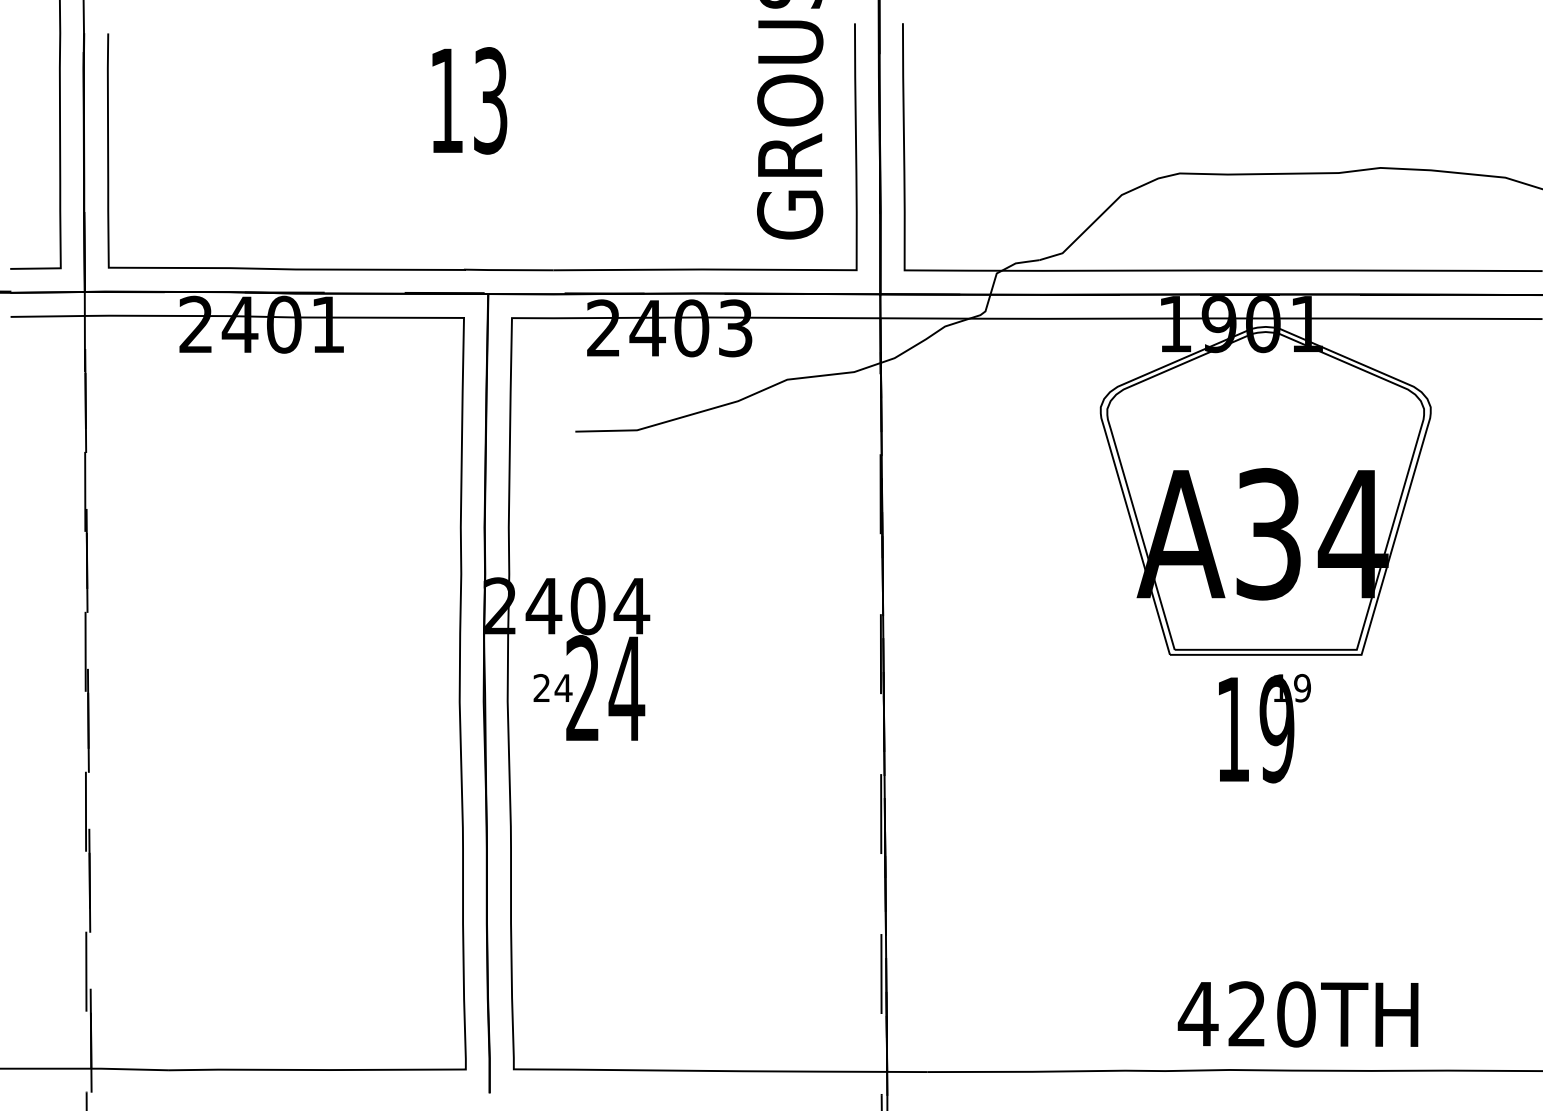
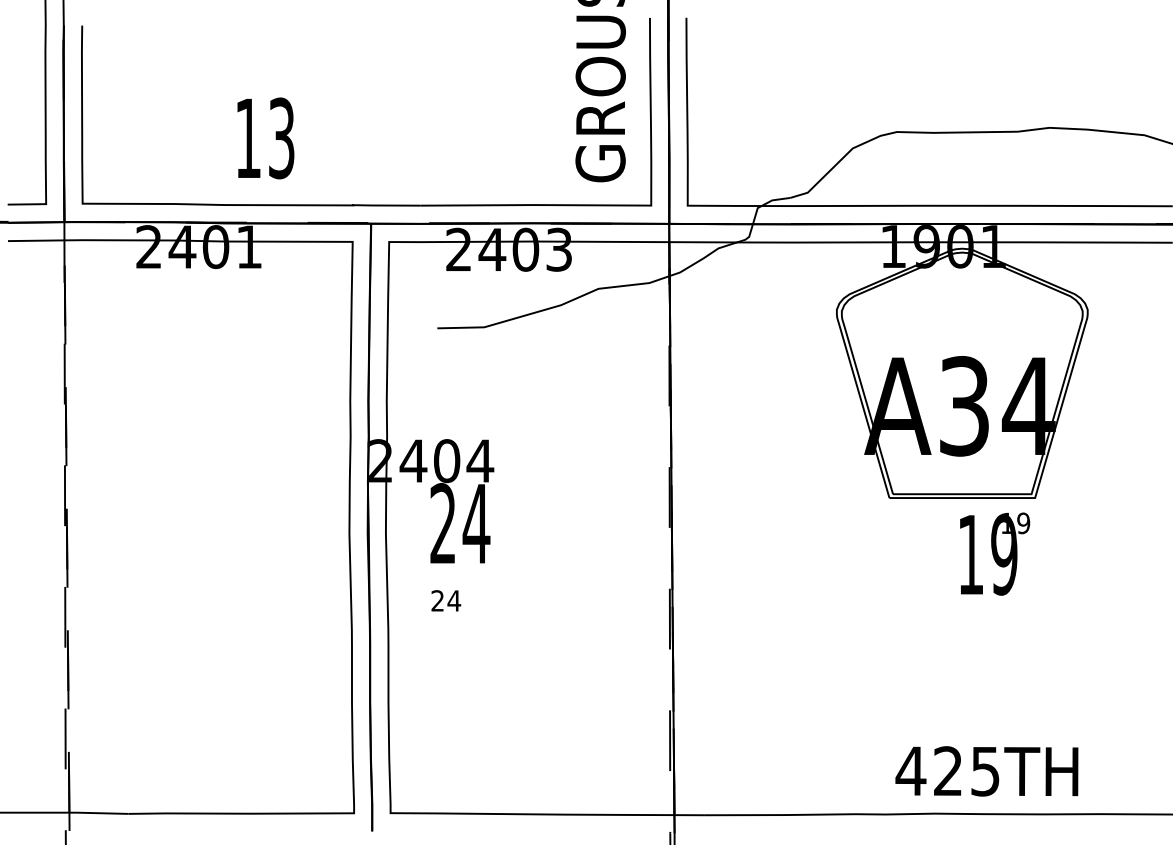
text: (469, 100) -> (265, 138), moved
text: (552, 687) -> (445, 600), moved
text: (1264, 728) -> (994, 554), moved
text: (1296, 1014) -> (985, 771), 420TH -> 425TH

